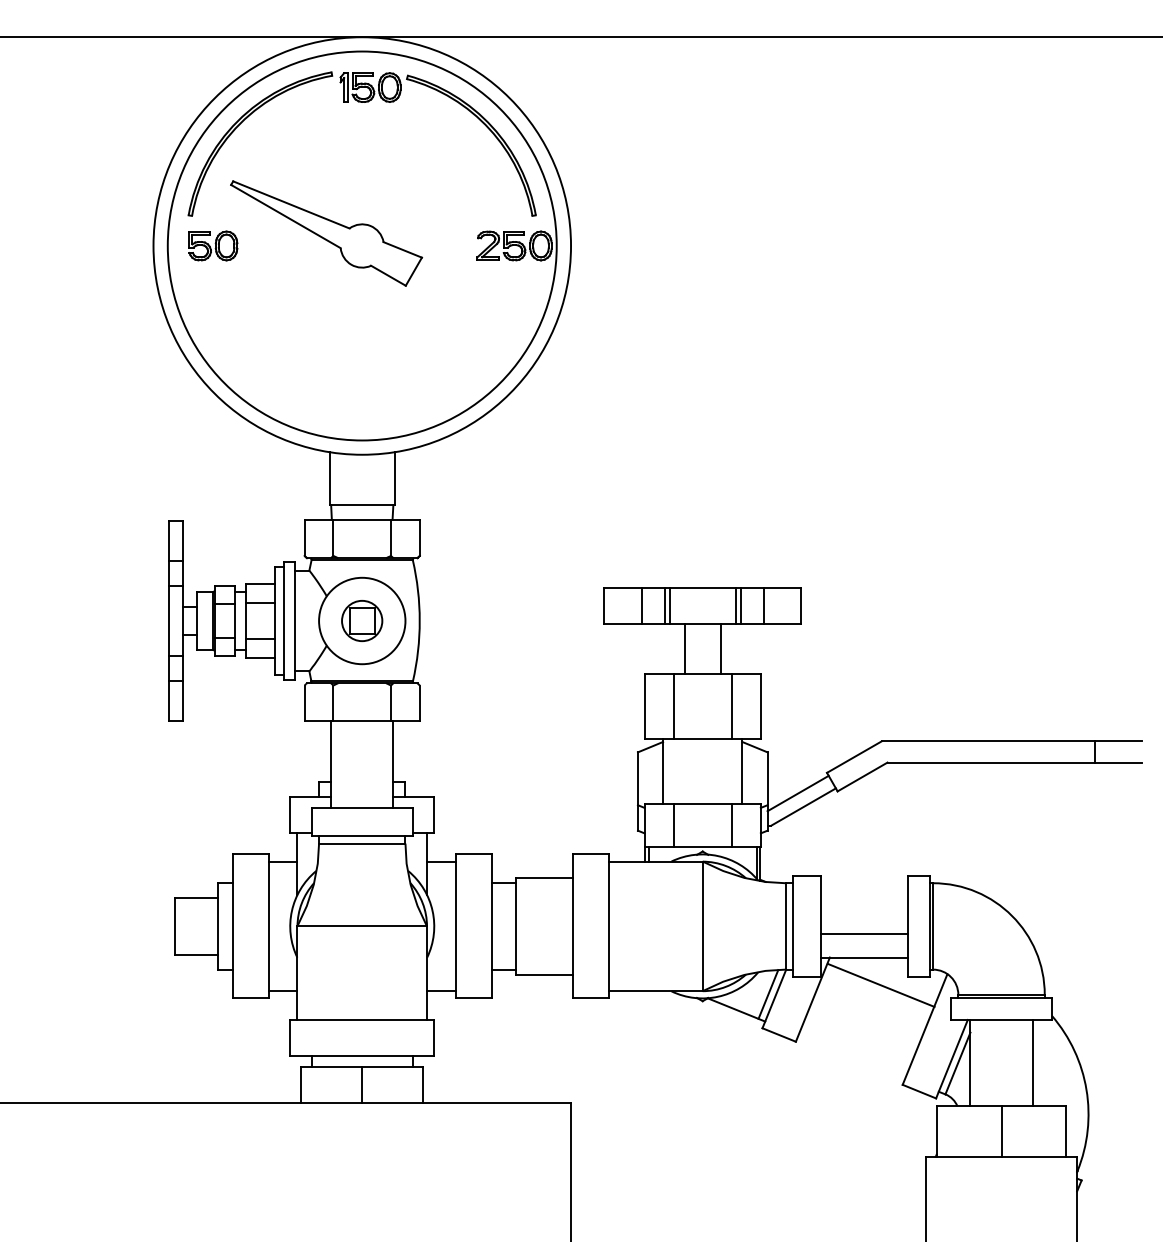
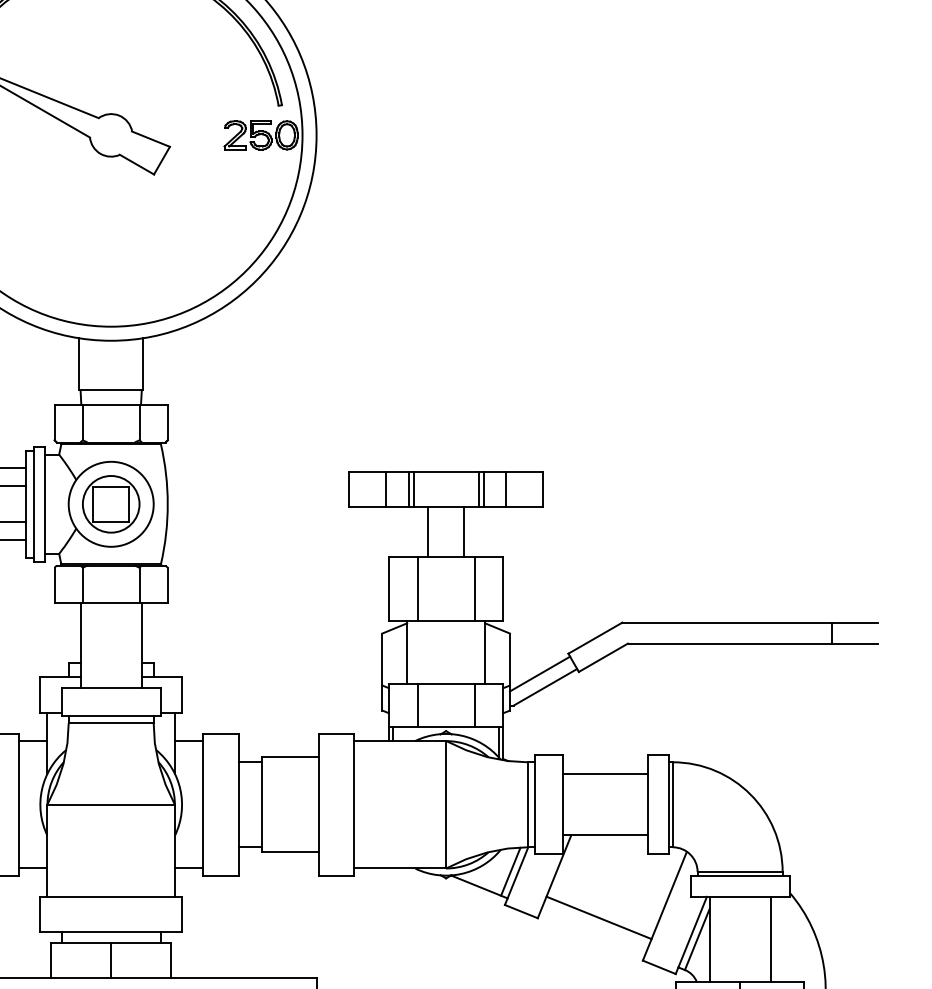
part: (361, 620) -> (110, 503), size x1.43
line: (864, 934) -> (605, 774), moved
line: (880, 984) -> (598, 917), moved

